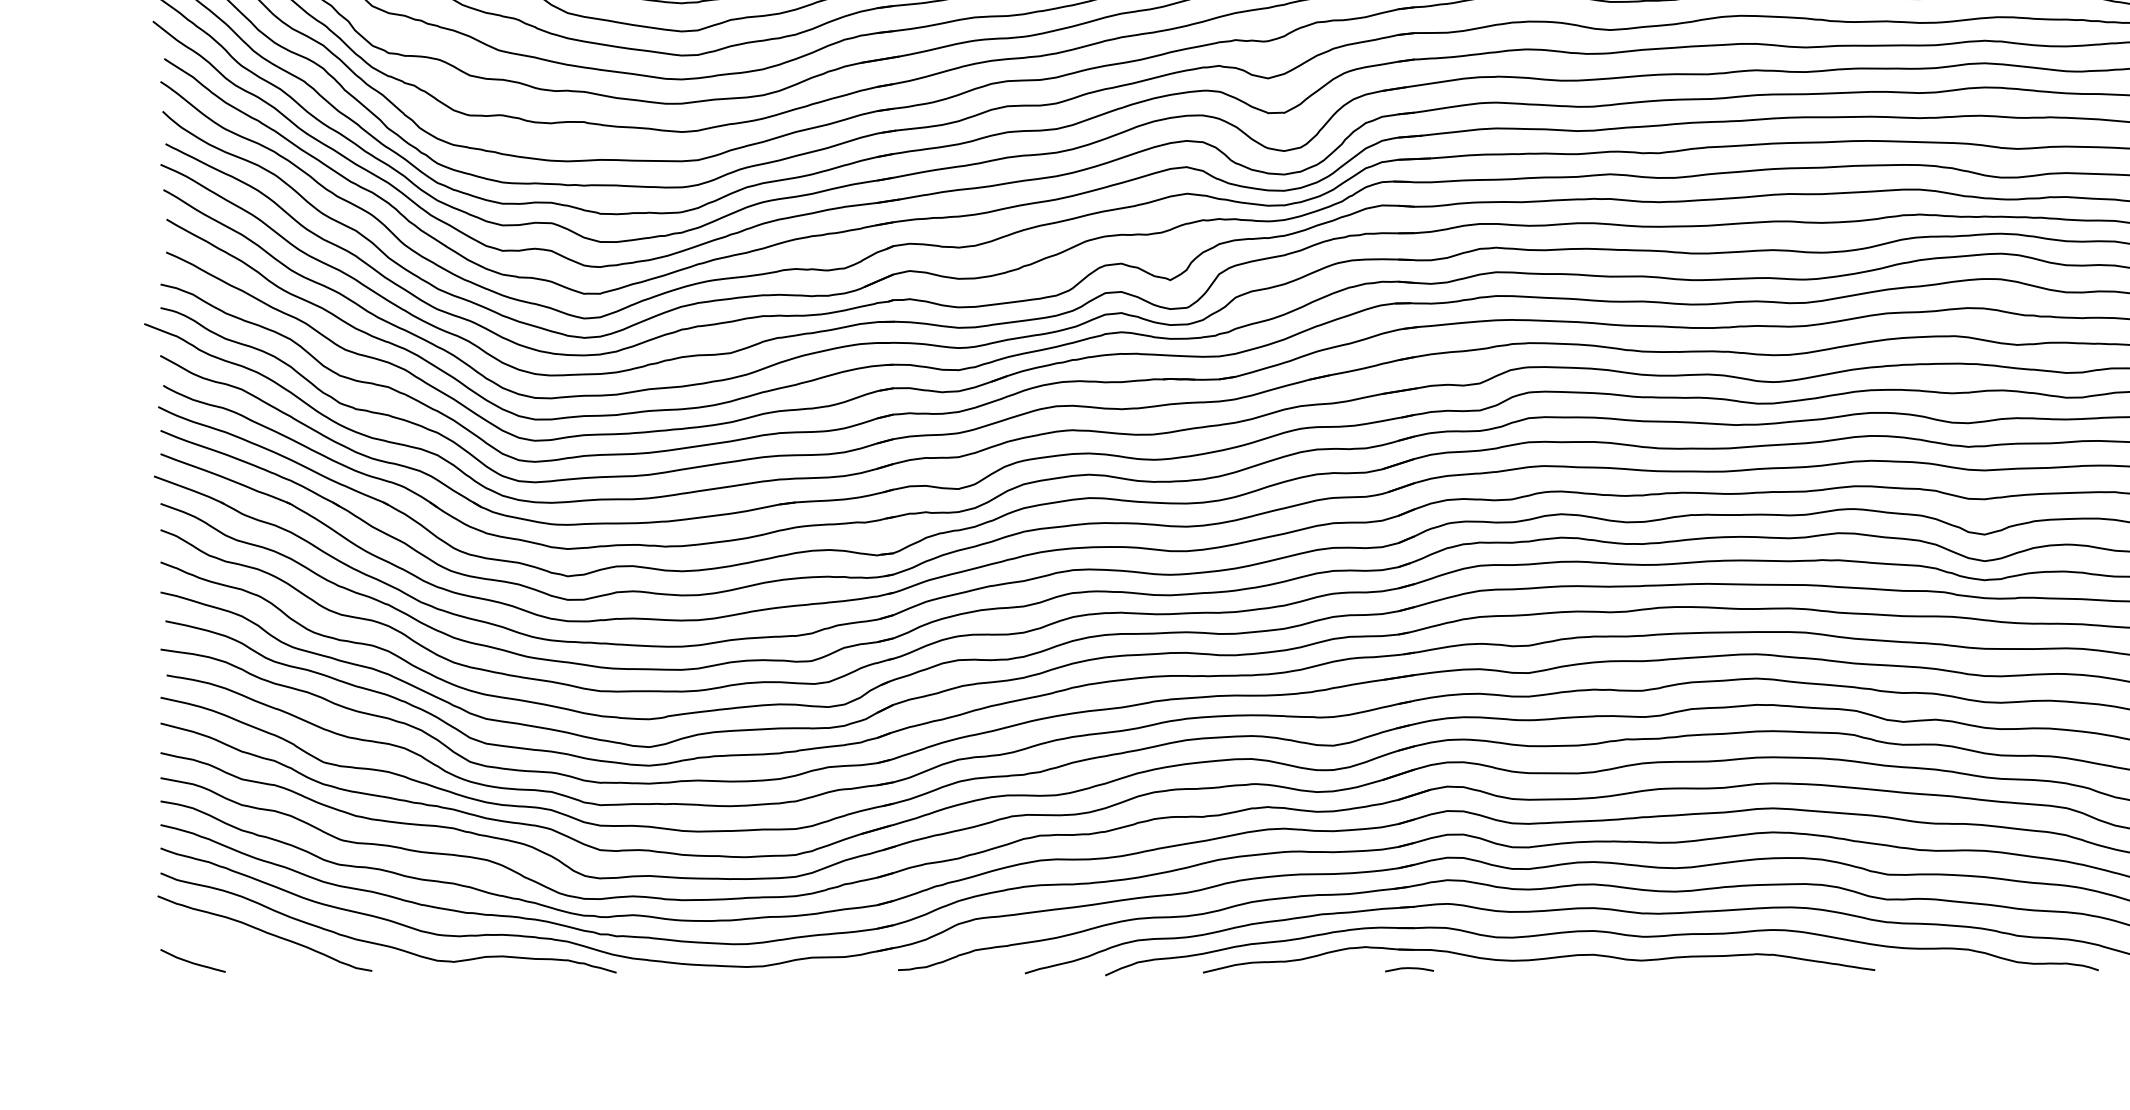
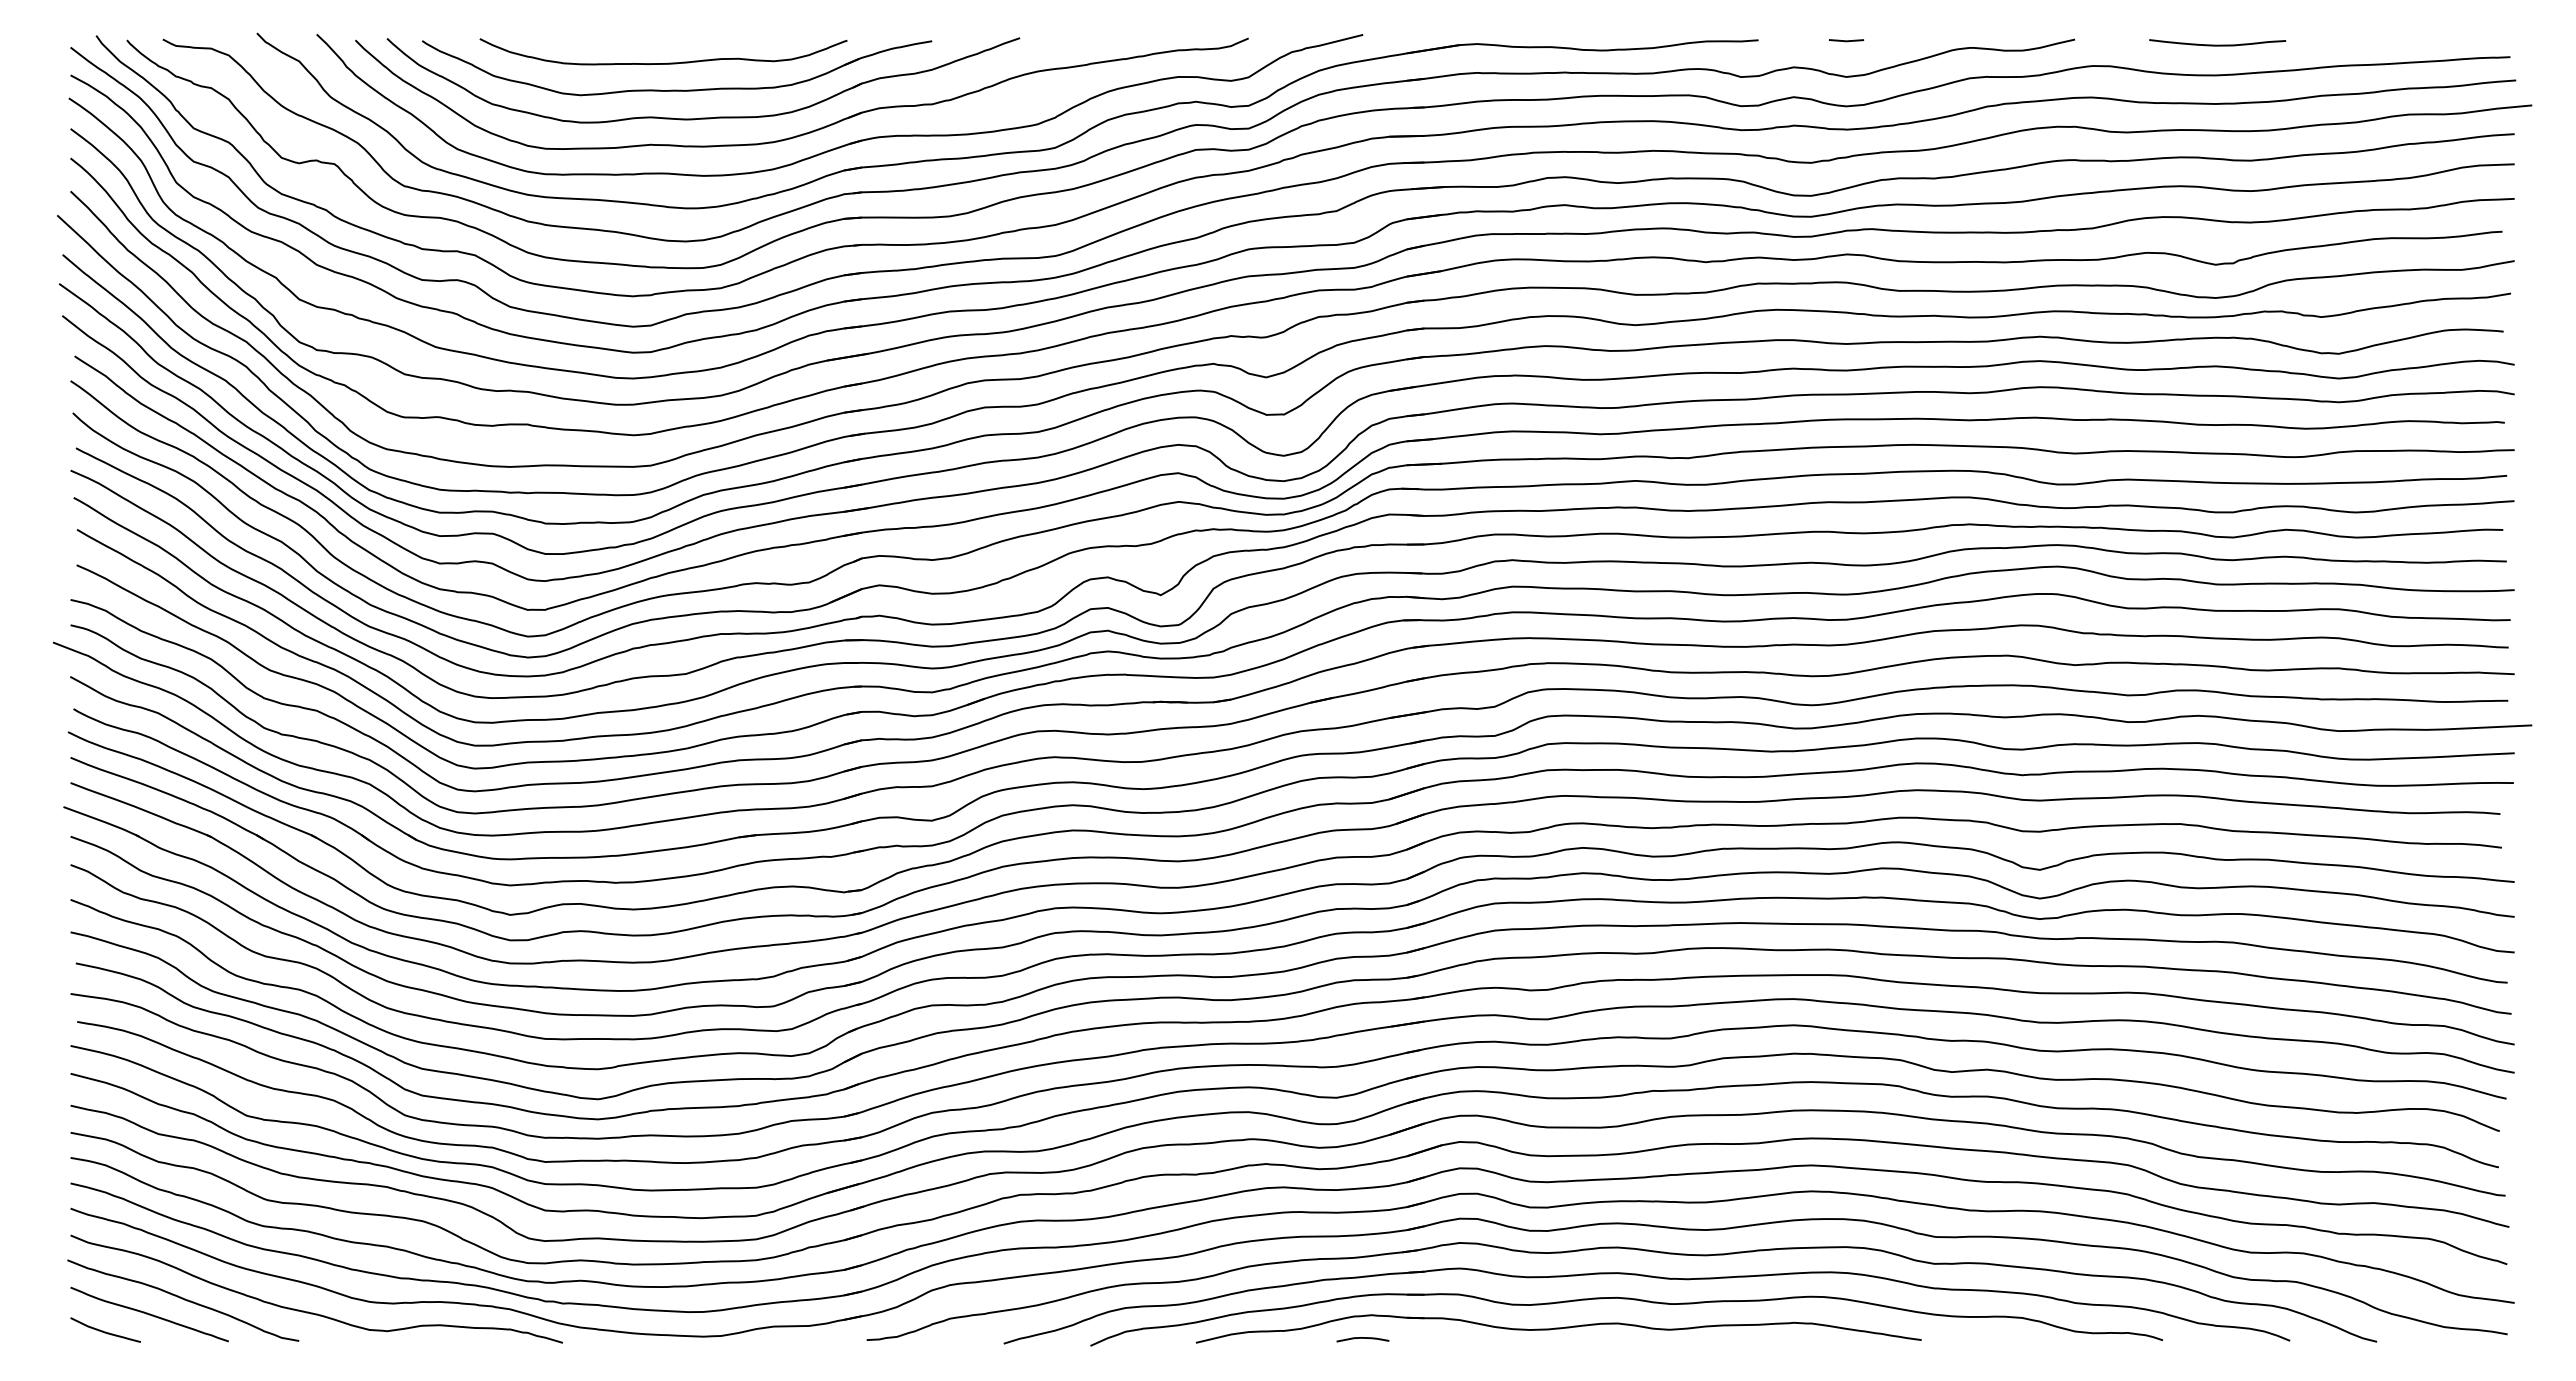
curve: (233, 946) -> (149, 1314), added
curve: (1409, 968) -> (1362, 1338), moved

